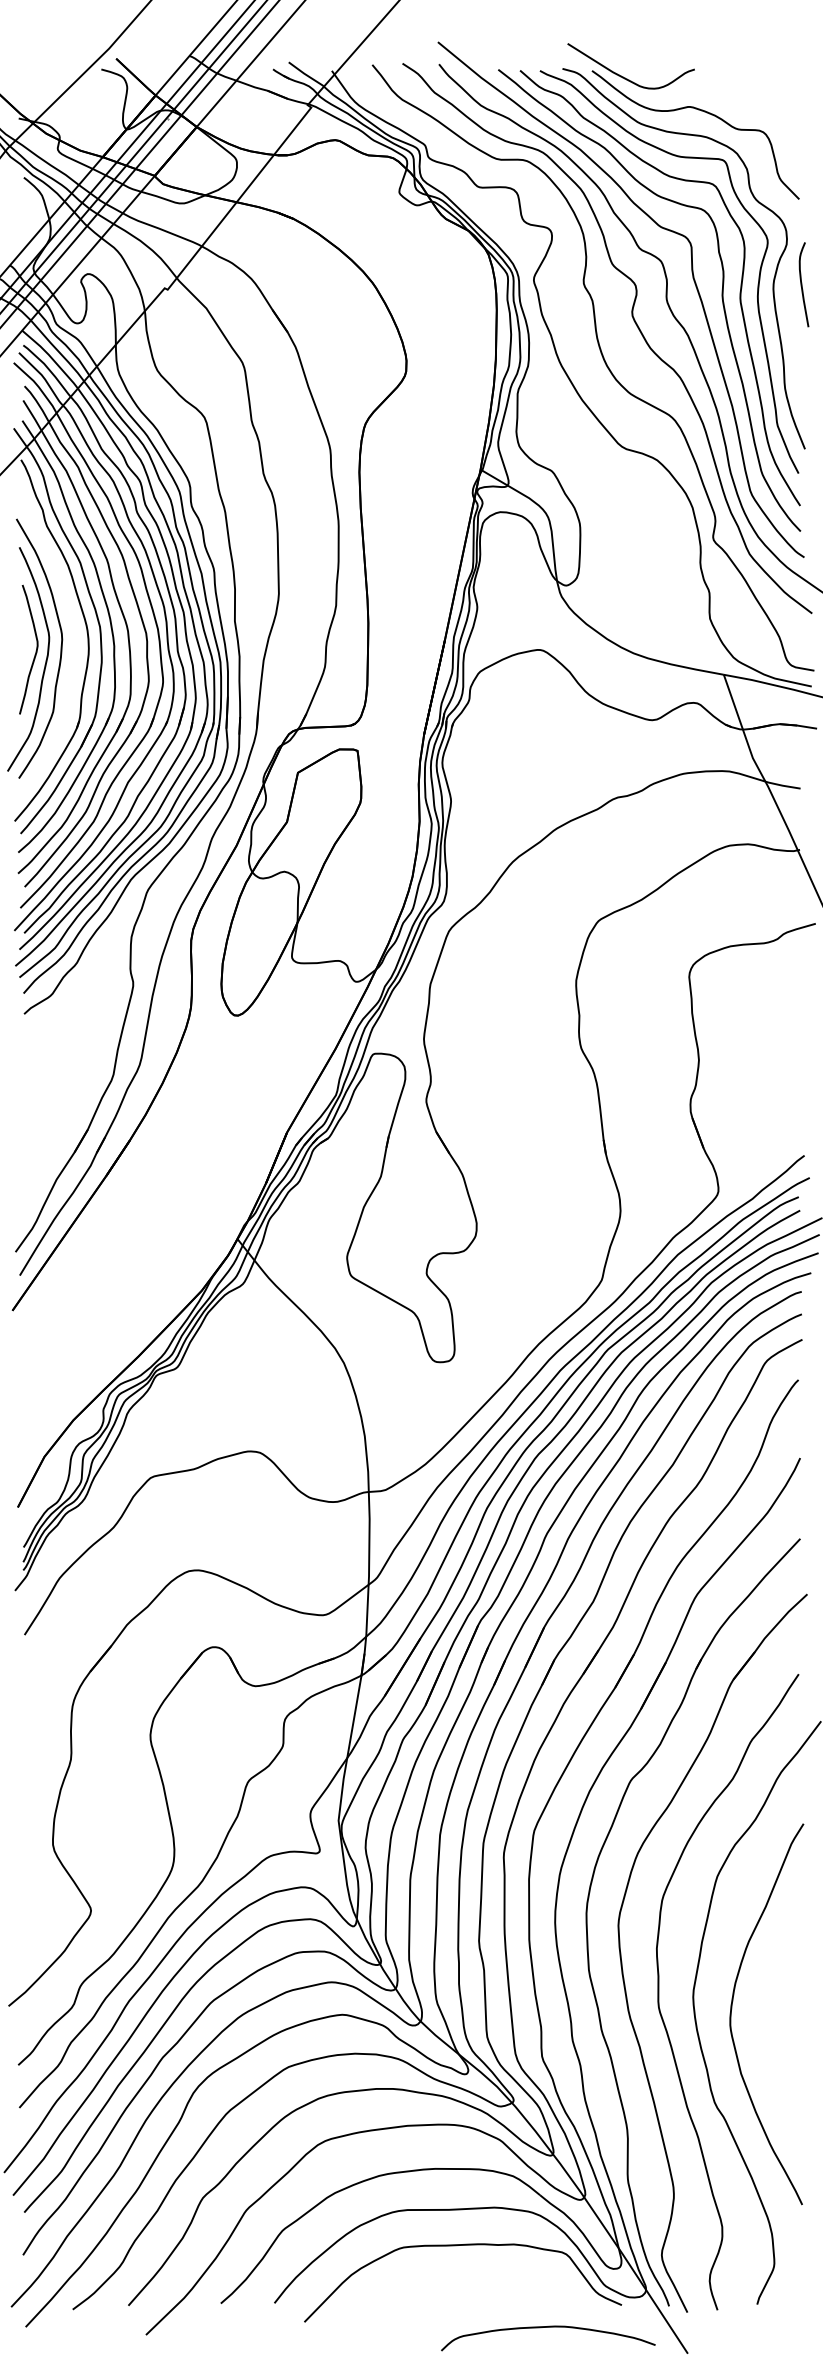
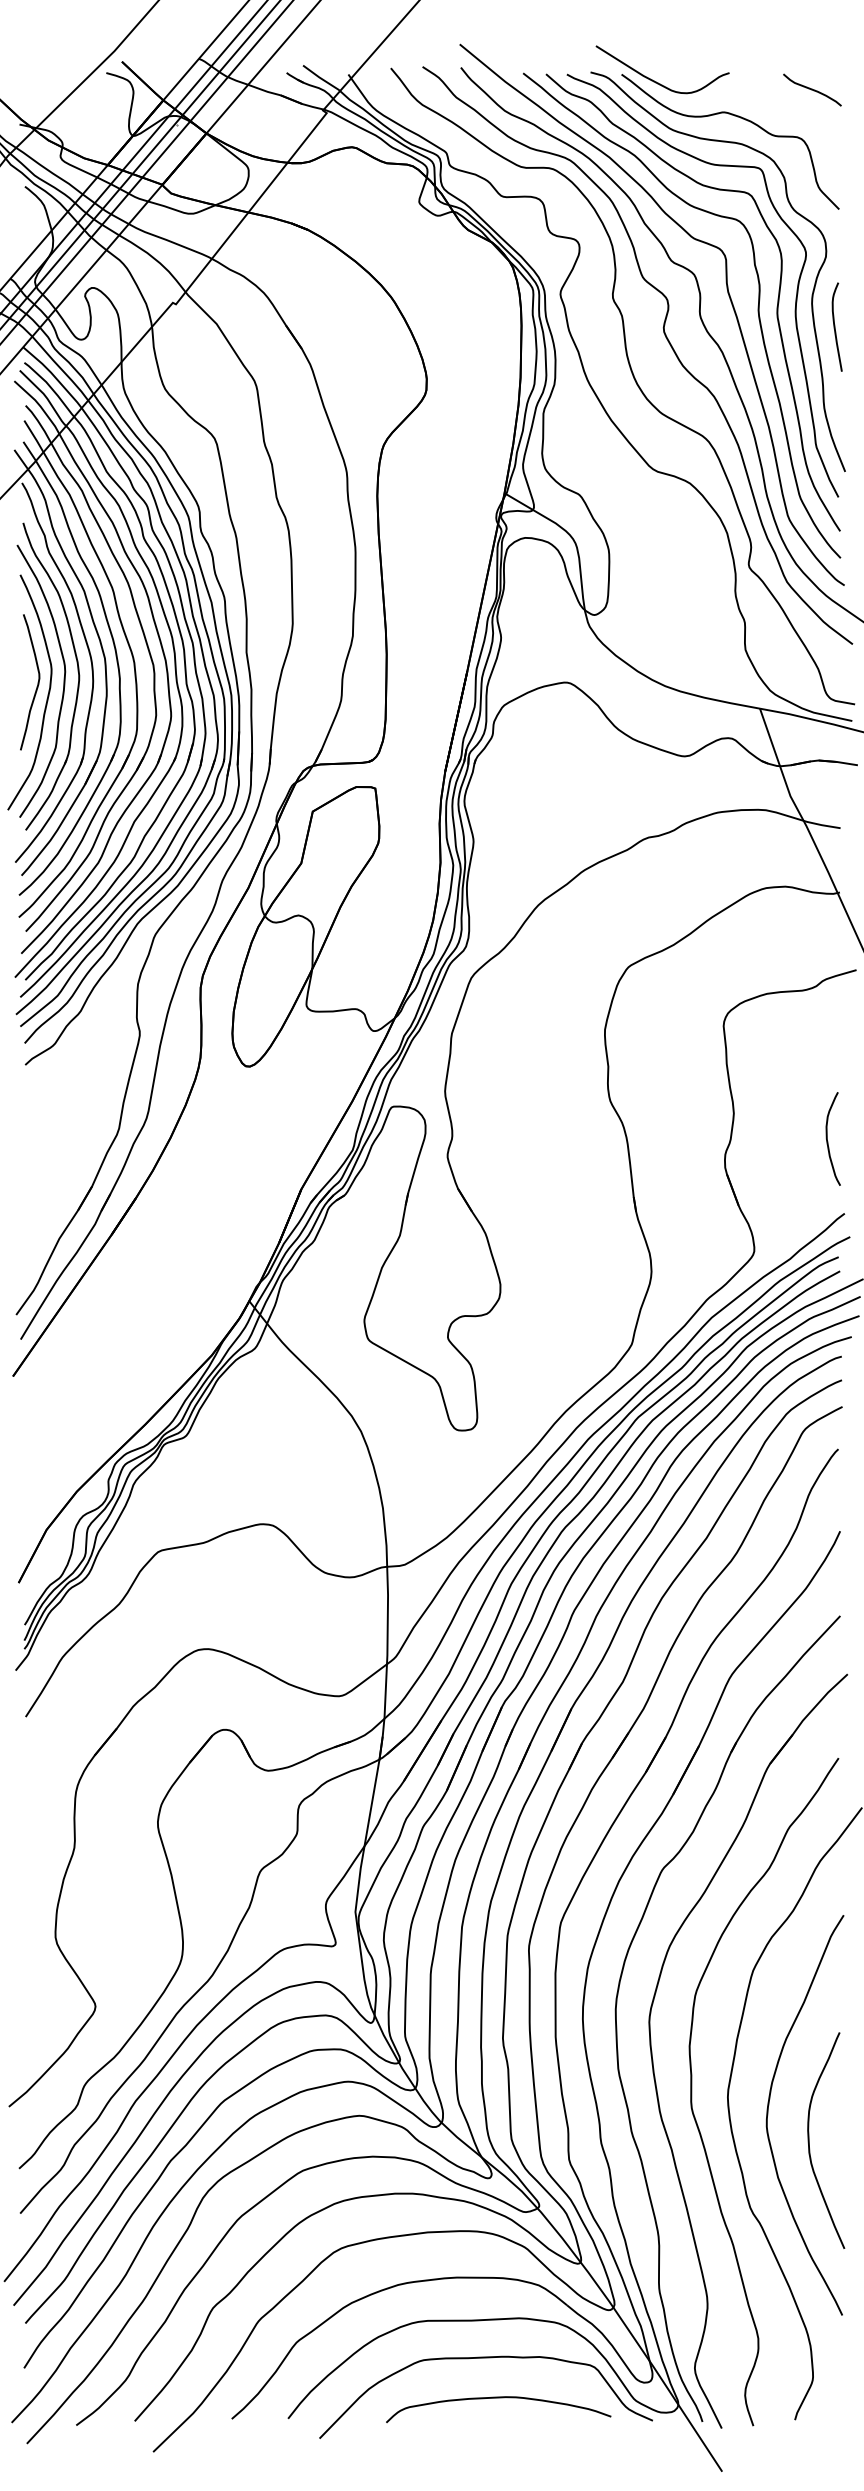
curve: (773, 85) -> (812, 89), added
curve: (802, 284) -> (835, 326), moved
part: (73, 639) -> (77, 671), added
curve: (788, 1084) -> (827, 1138), added
curve: (770, 2038) -> (809, 2140), added
curve: (548, 2327) -> (498, 2398), moved

